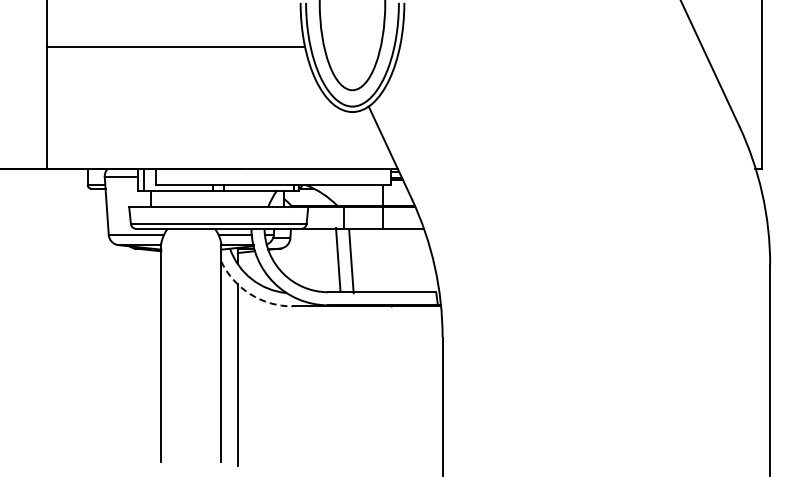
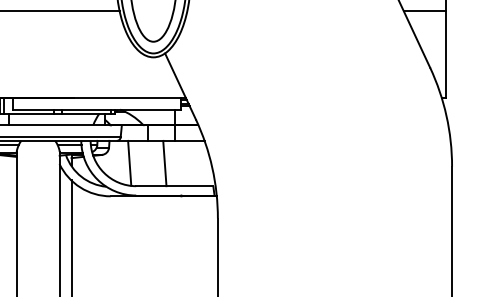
line: (731, 46) -> (424, 10), added
line: (338, 258) -> (129, 162), moved
line: (351, 261) -> (164, 163), moved
arc: (250, 294) -> (80, 187), dashed -> solid

